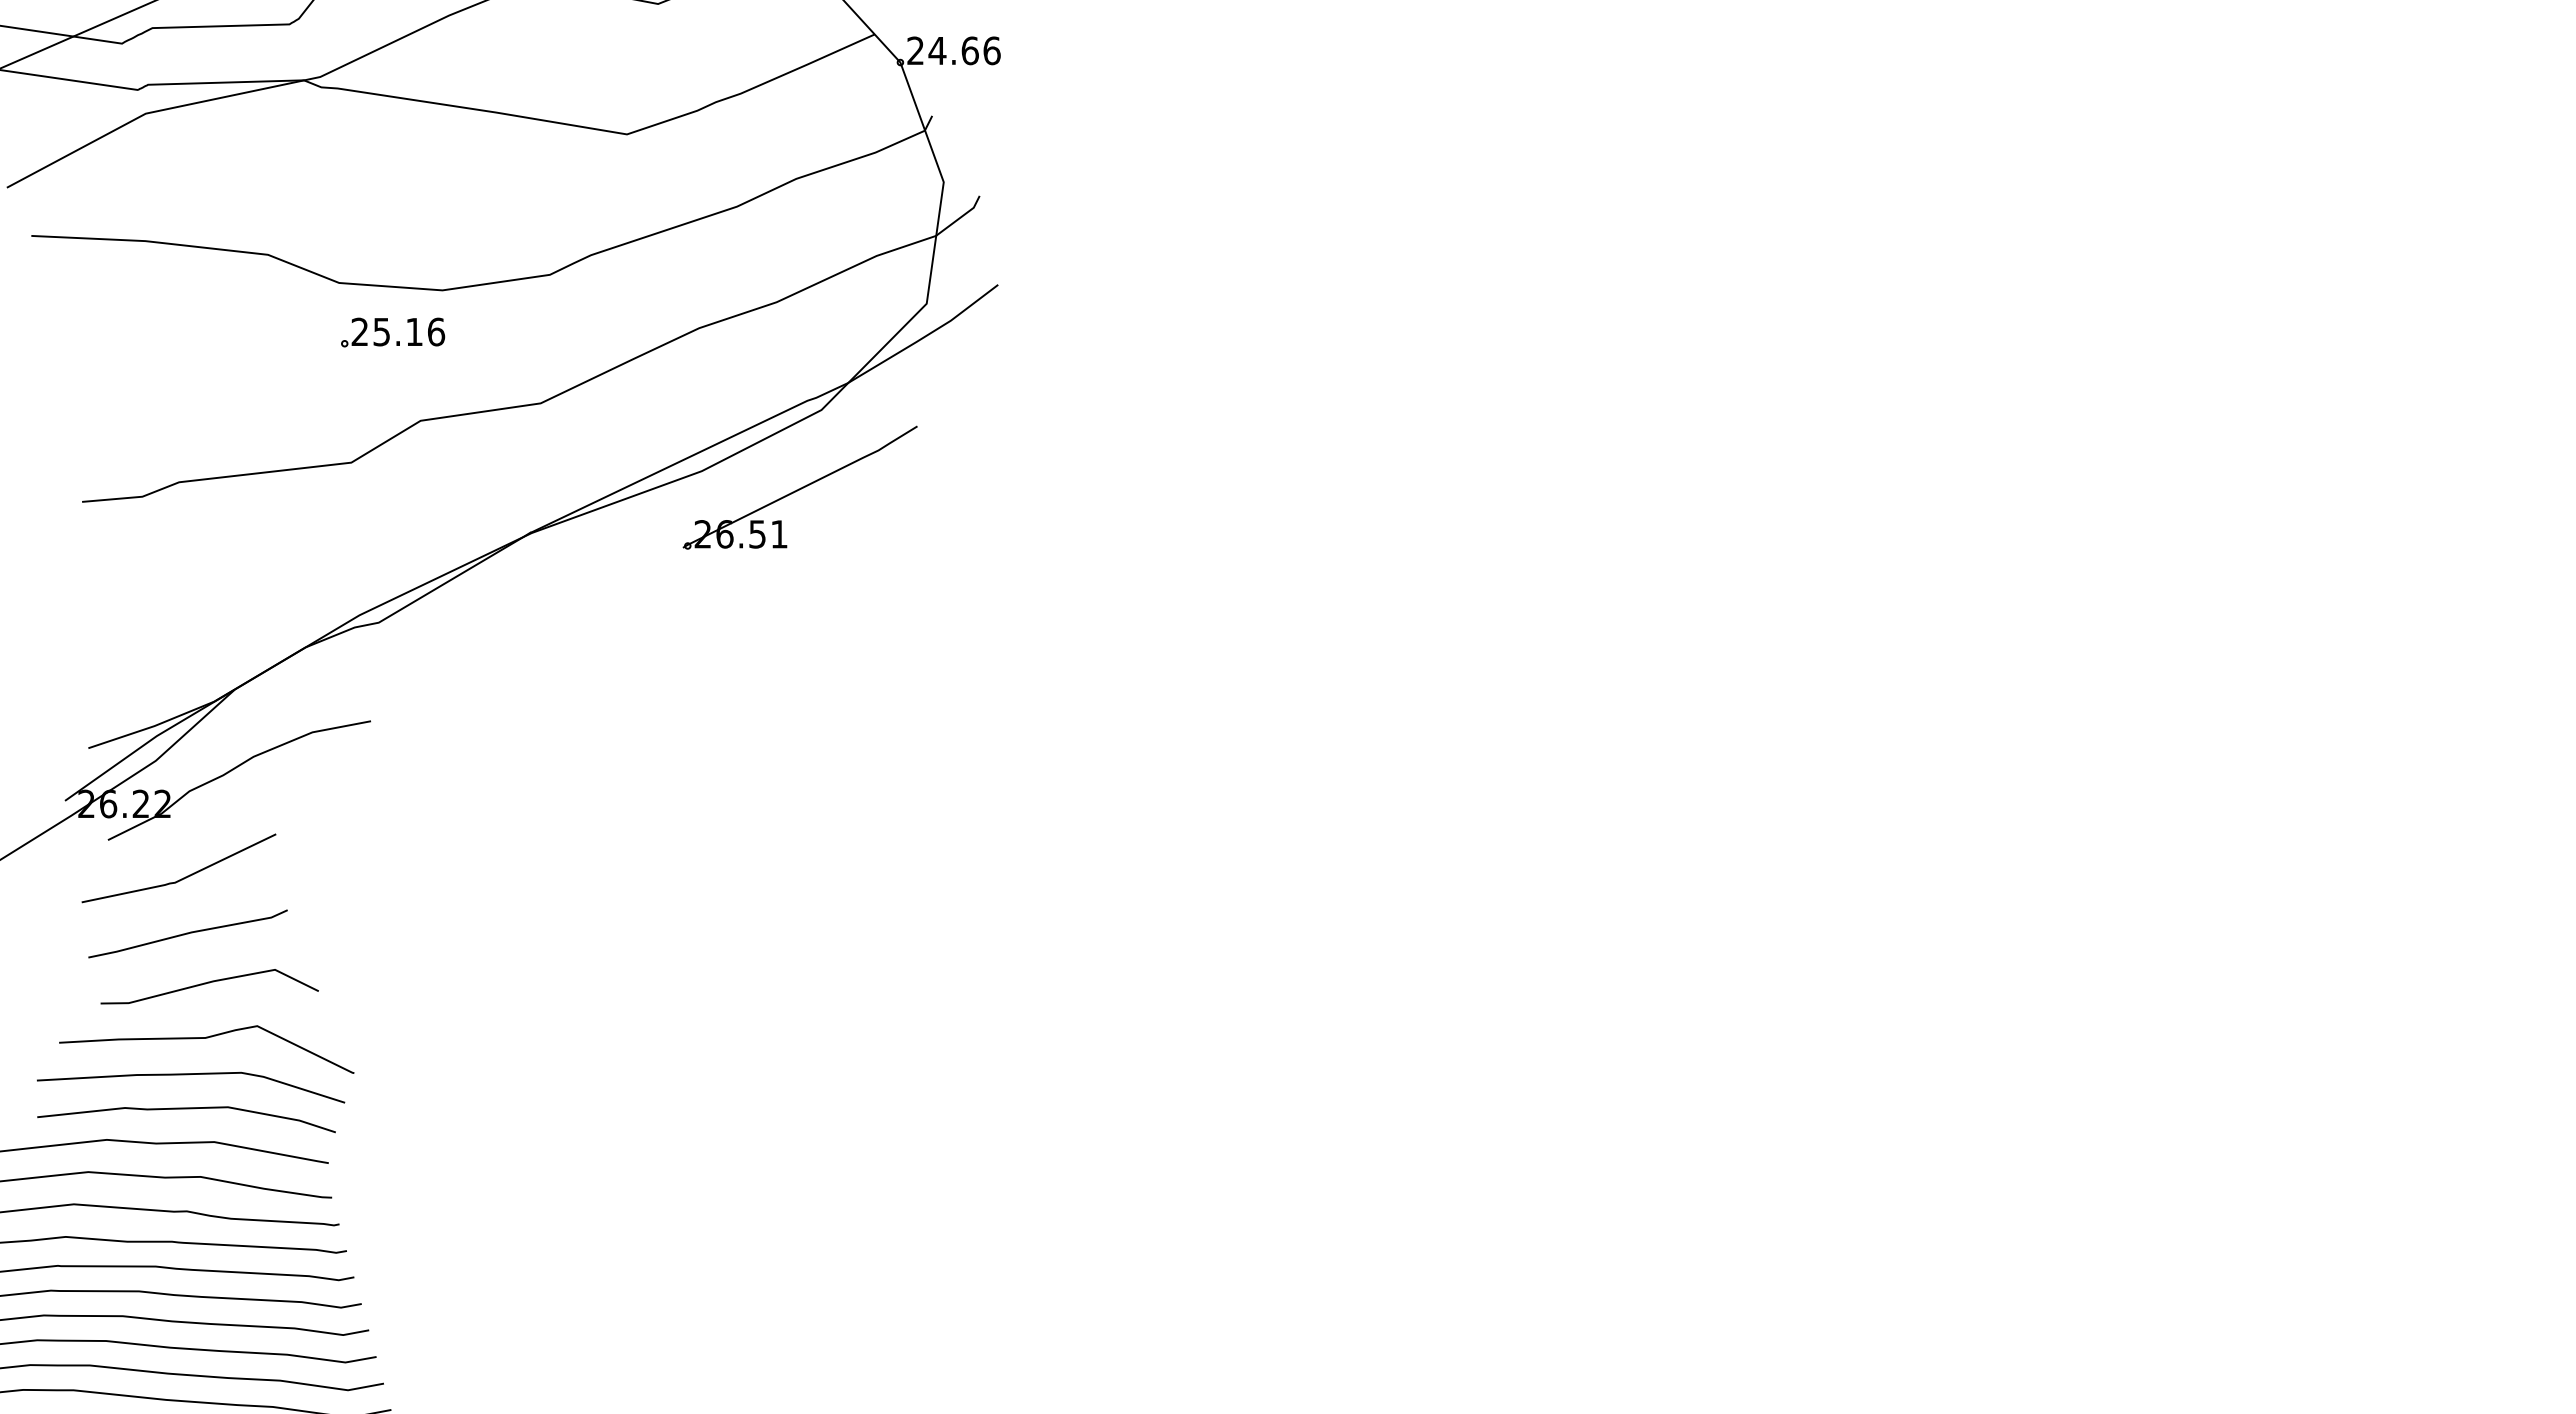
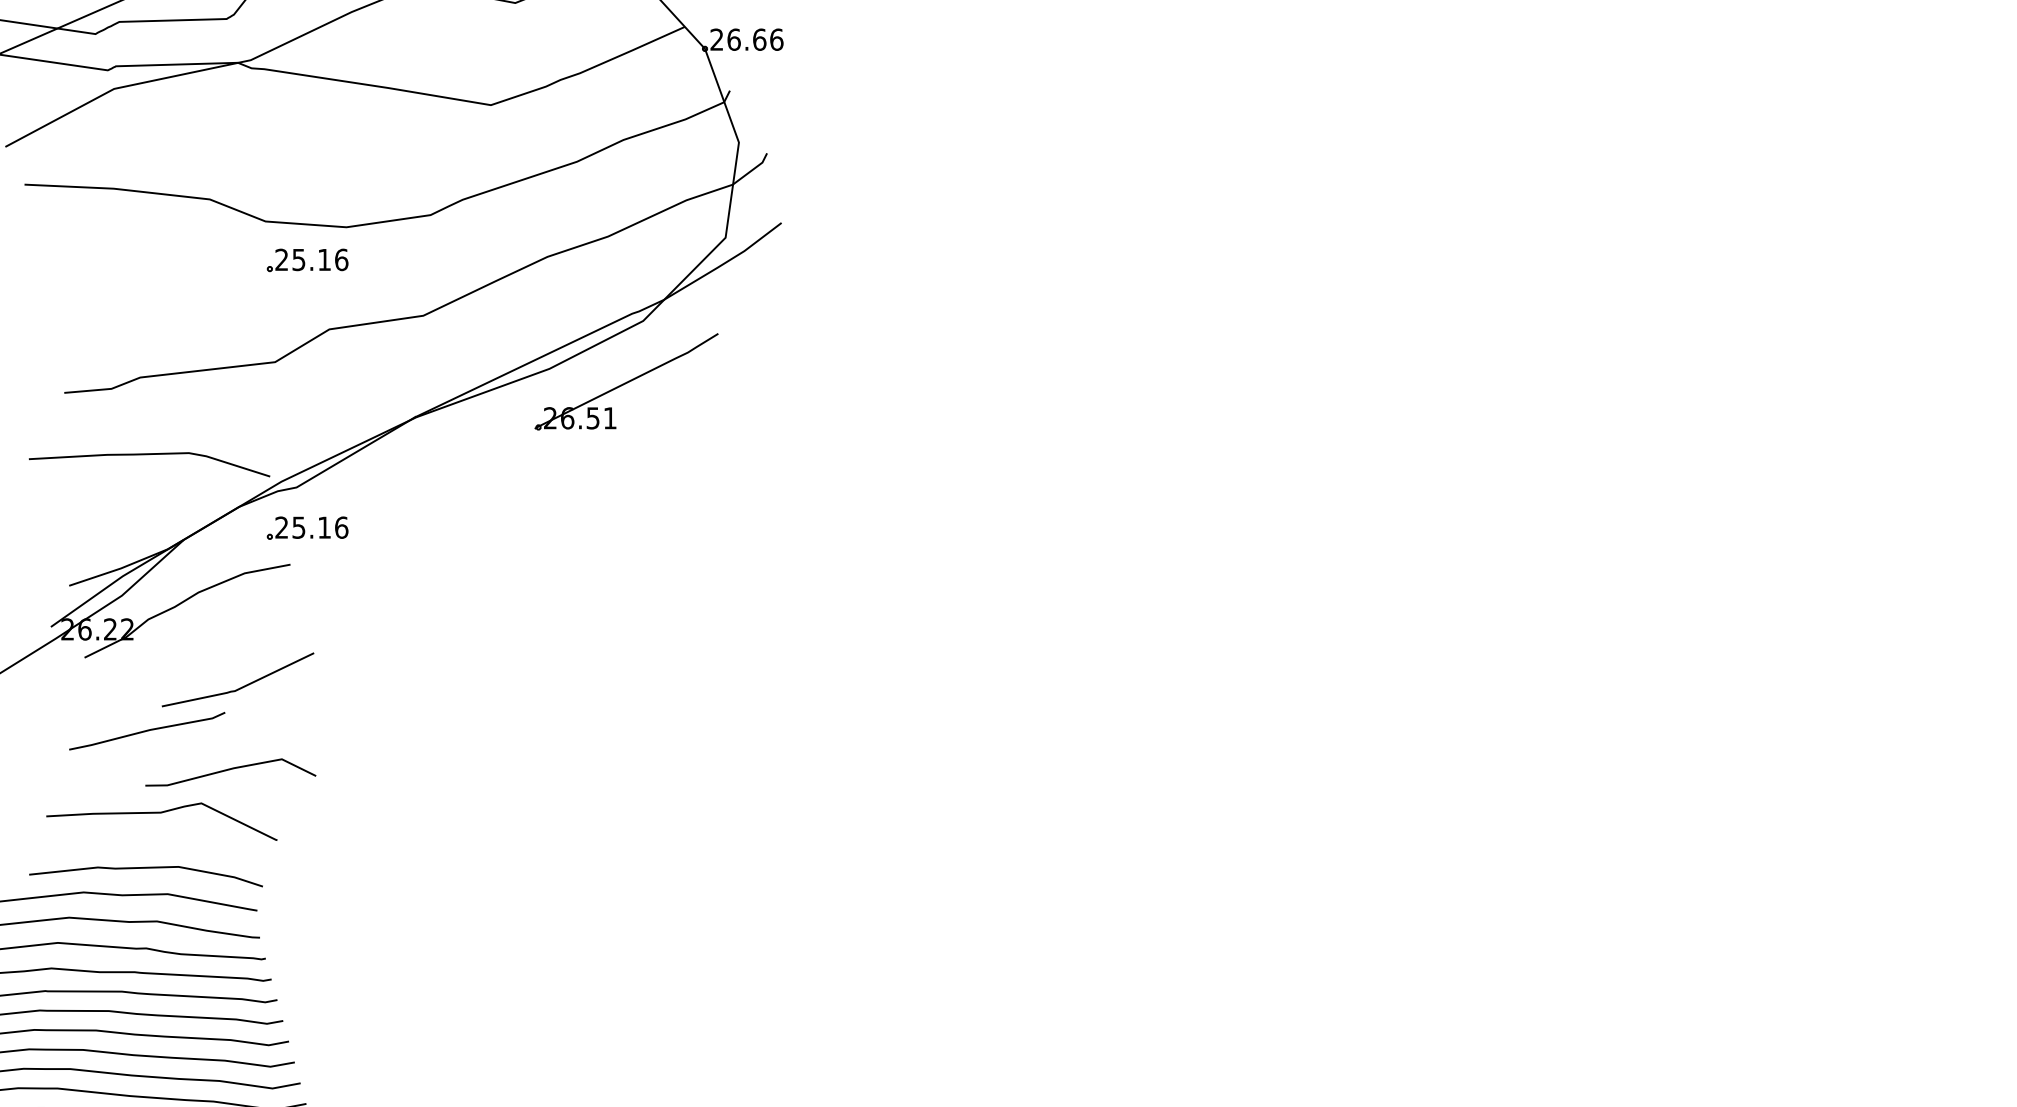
text: (937, 50) -> (734, 39), 24.66 -> 26.66
part: (393, 674) -> (308, 528), added
line: (183, 877) -> (241, 687), moved
line: (209, 983) -> (230, 769), moved
curve: (188, 1075) -> (147, 455), moved

